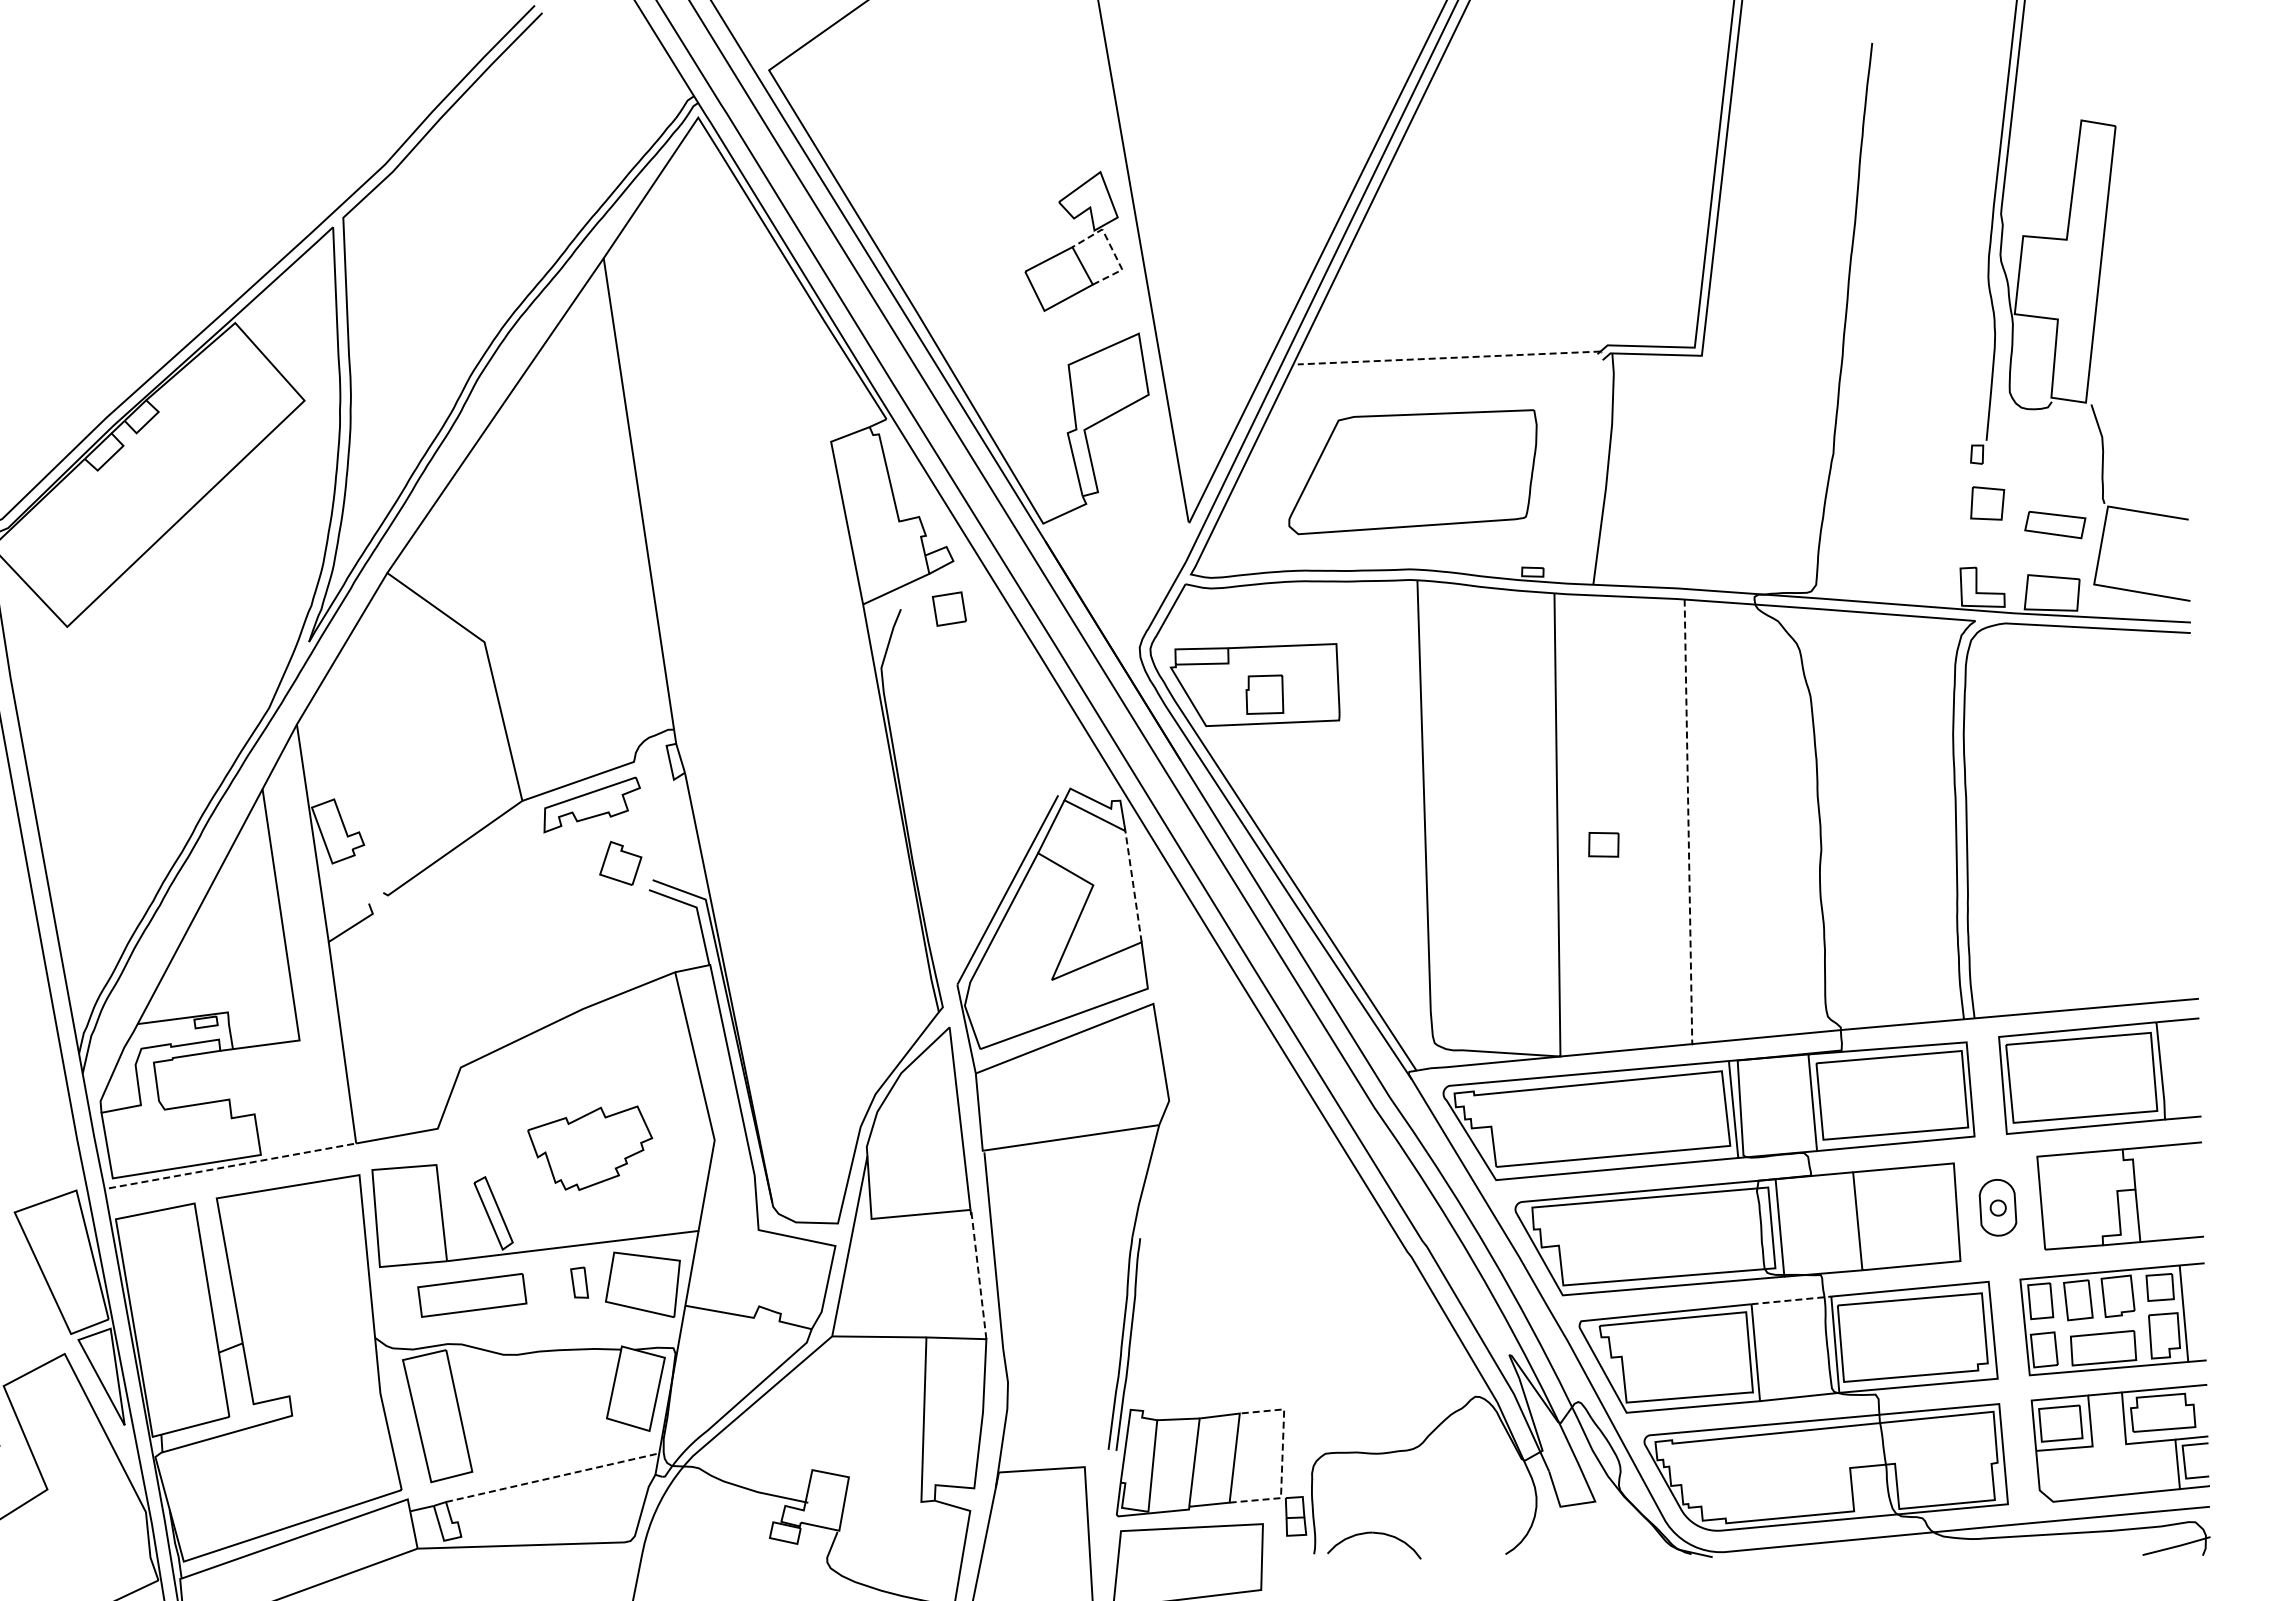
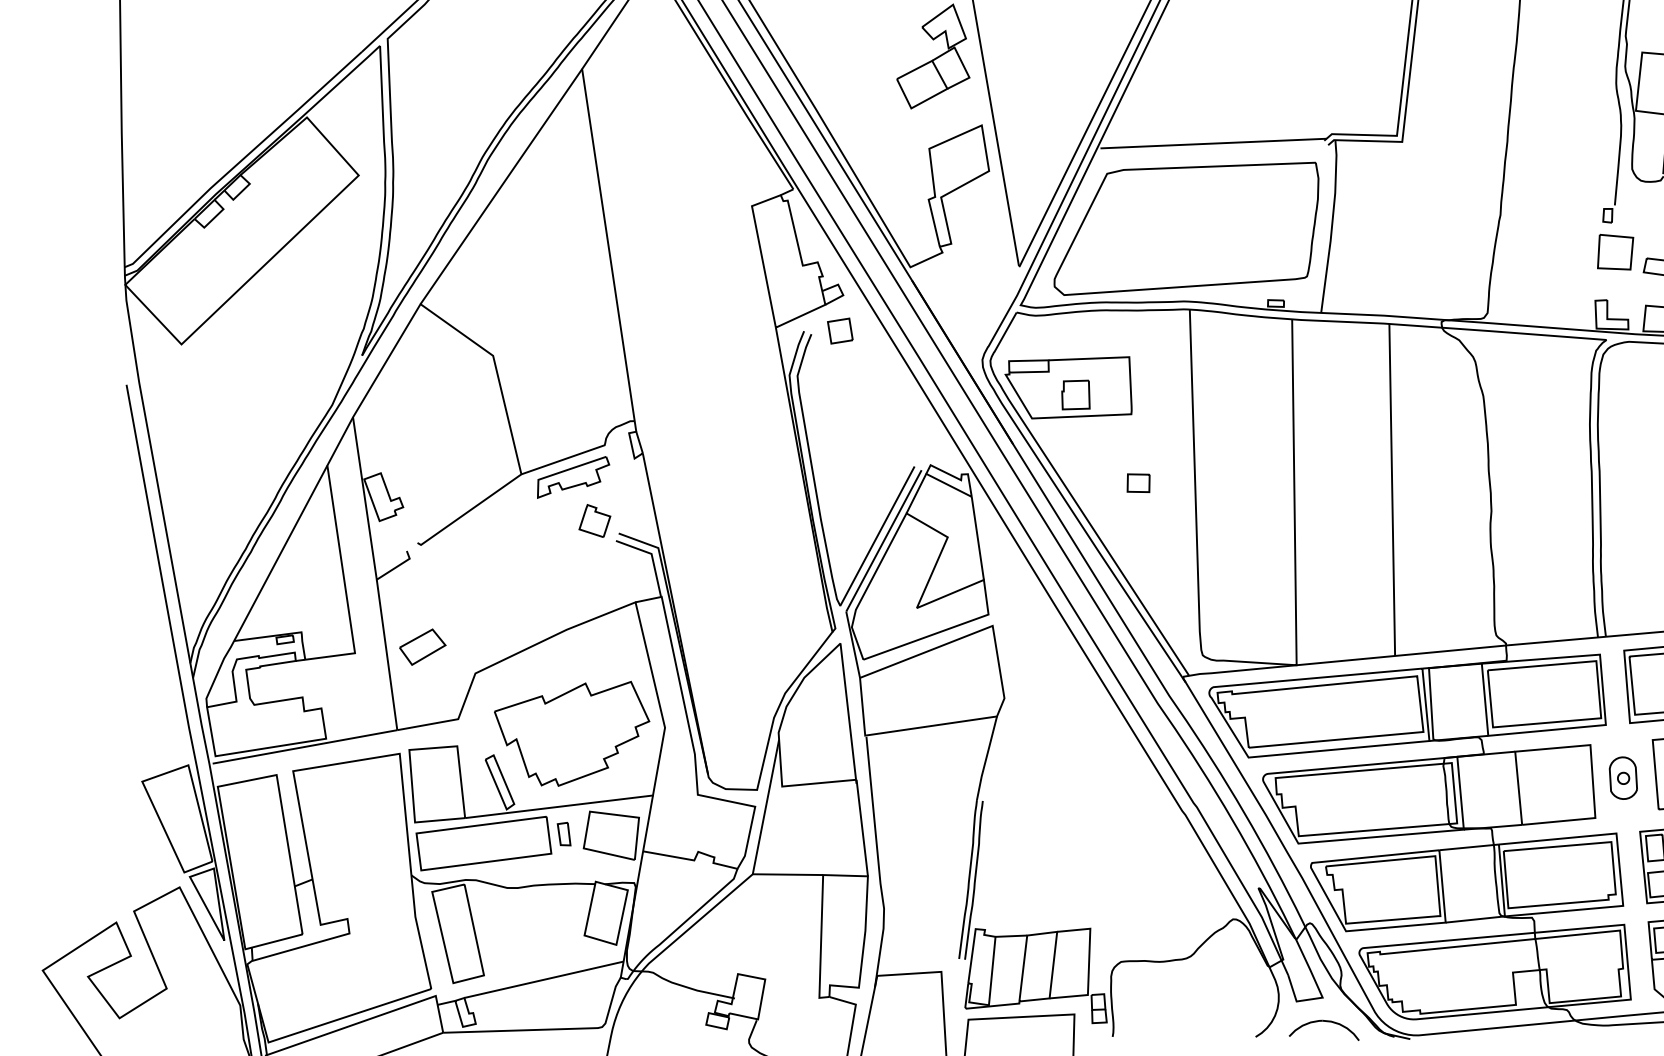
line: (1111, 248) -> (961, 61), dashed -> solid
line: (1449, 357) -> (1213, 143), dashed -> solid
part: (1412, 471) -> (1186, 228), size x1.43
part: (1987, 503) -> (1615, 252), size x1.43
curve: (915, 807) -> (814, 479), added
line: (1688, 822) -> (1392, 490), dashed -> solid
part: (1603, 844) -> (1138, 483), moved
line: (1133, 886) -> (977, 538), dashed -> solid
part: (390, 1031) -> (422, 646), added
part: (589, 1147) -> (571, 733), size x1.67
line: (232, 1165) -> (304, 746), dashed -> solid
line: (978, 1274) -> (862, 828), dashed -> solid
part: (472, 1295) -> (484, 843), size x1.67
line: (1791, 1300) -> (1469, 847), dashed -> solid
line: (1282, 1457) -> (1089, 964), dashed -> solid
line: (553, 1477) -> (544, 979), dashed -> solid
part: (1378, 1534) -> (1327, 1022), moved

